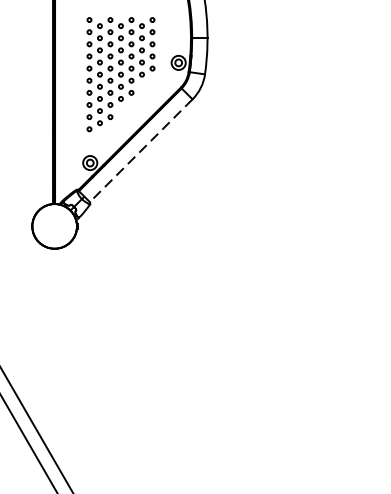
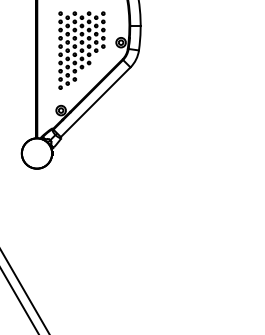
line: (140, 151) -> (95, 102), dashed -> solid

